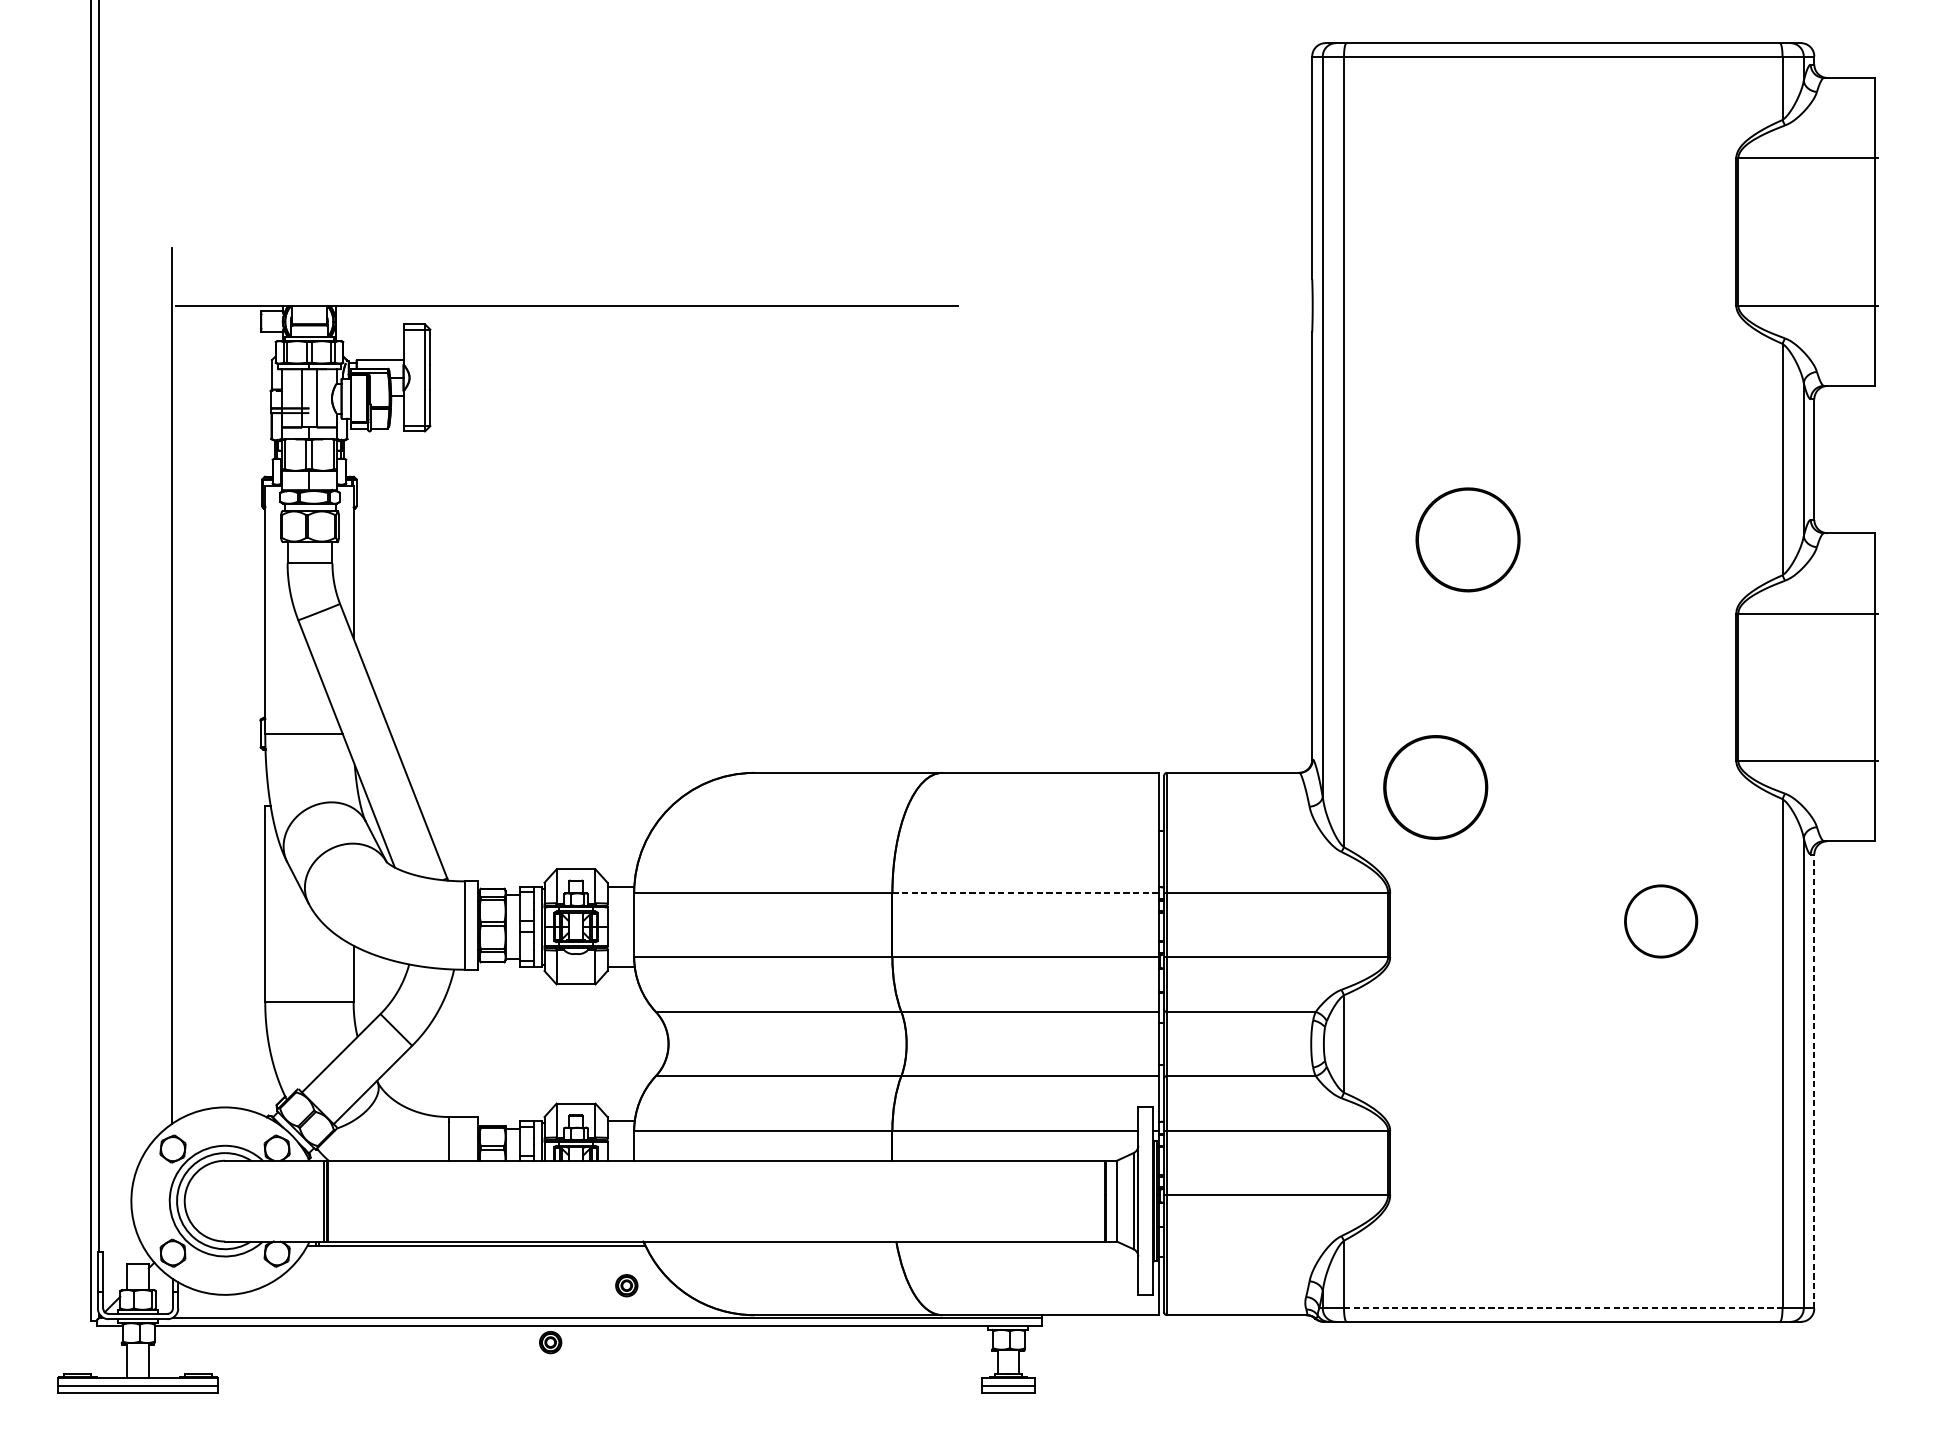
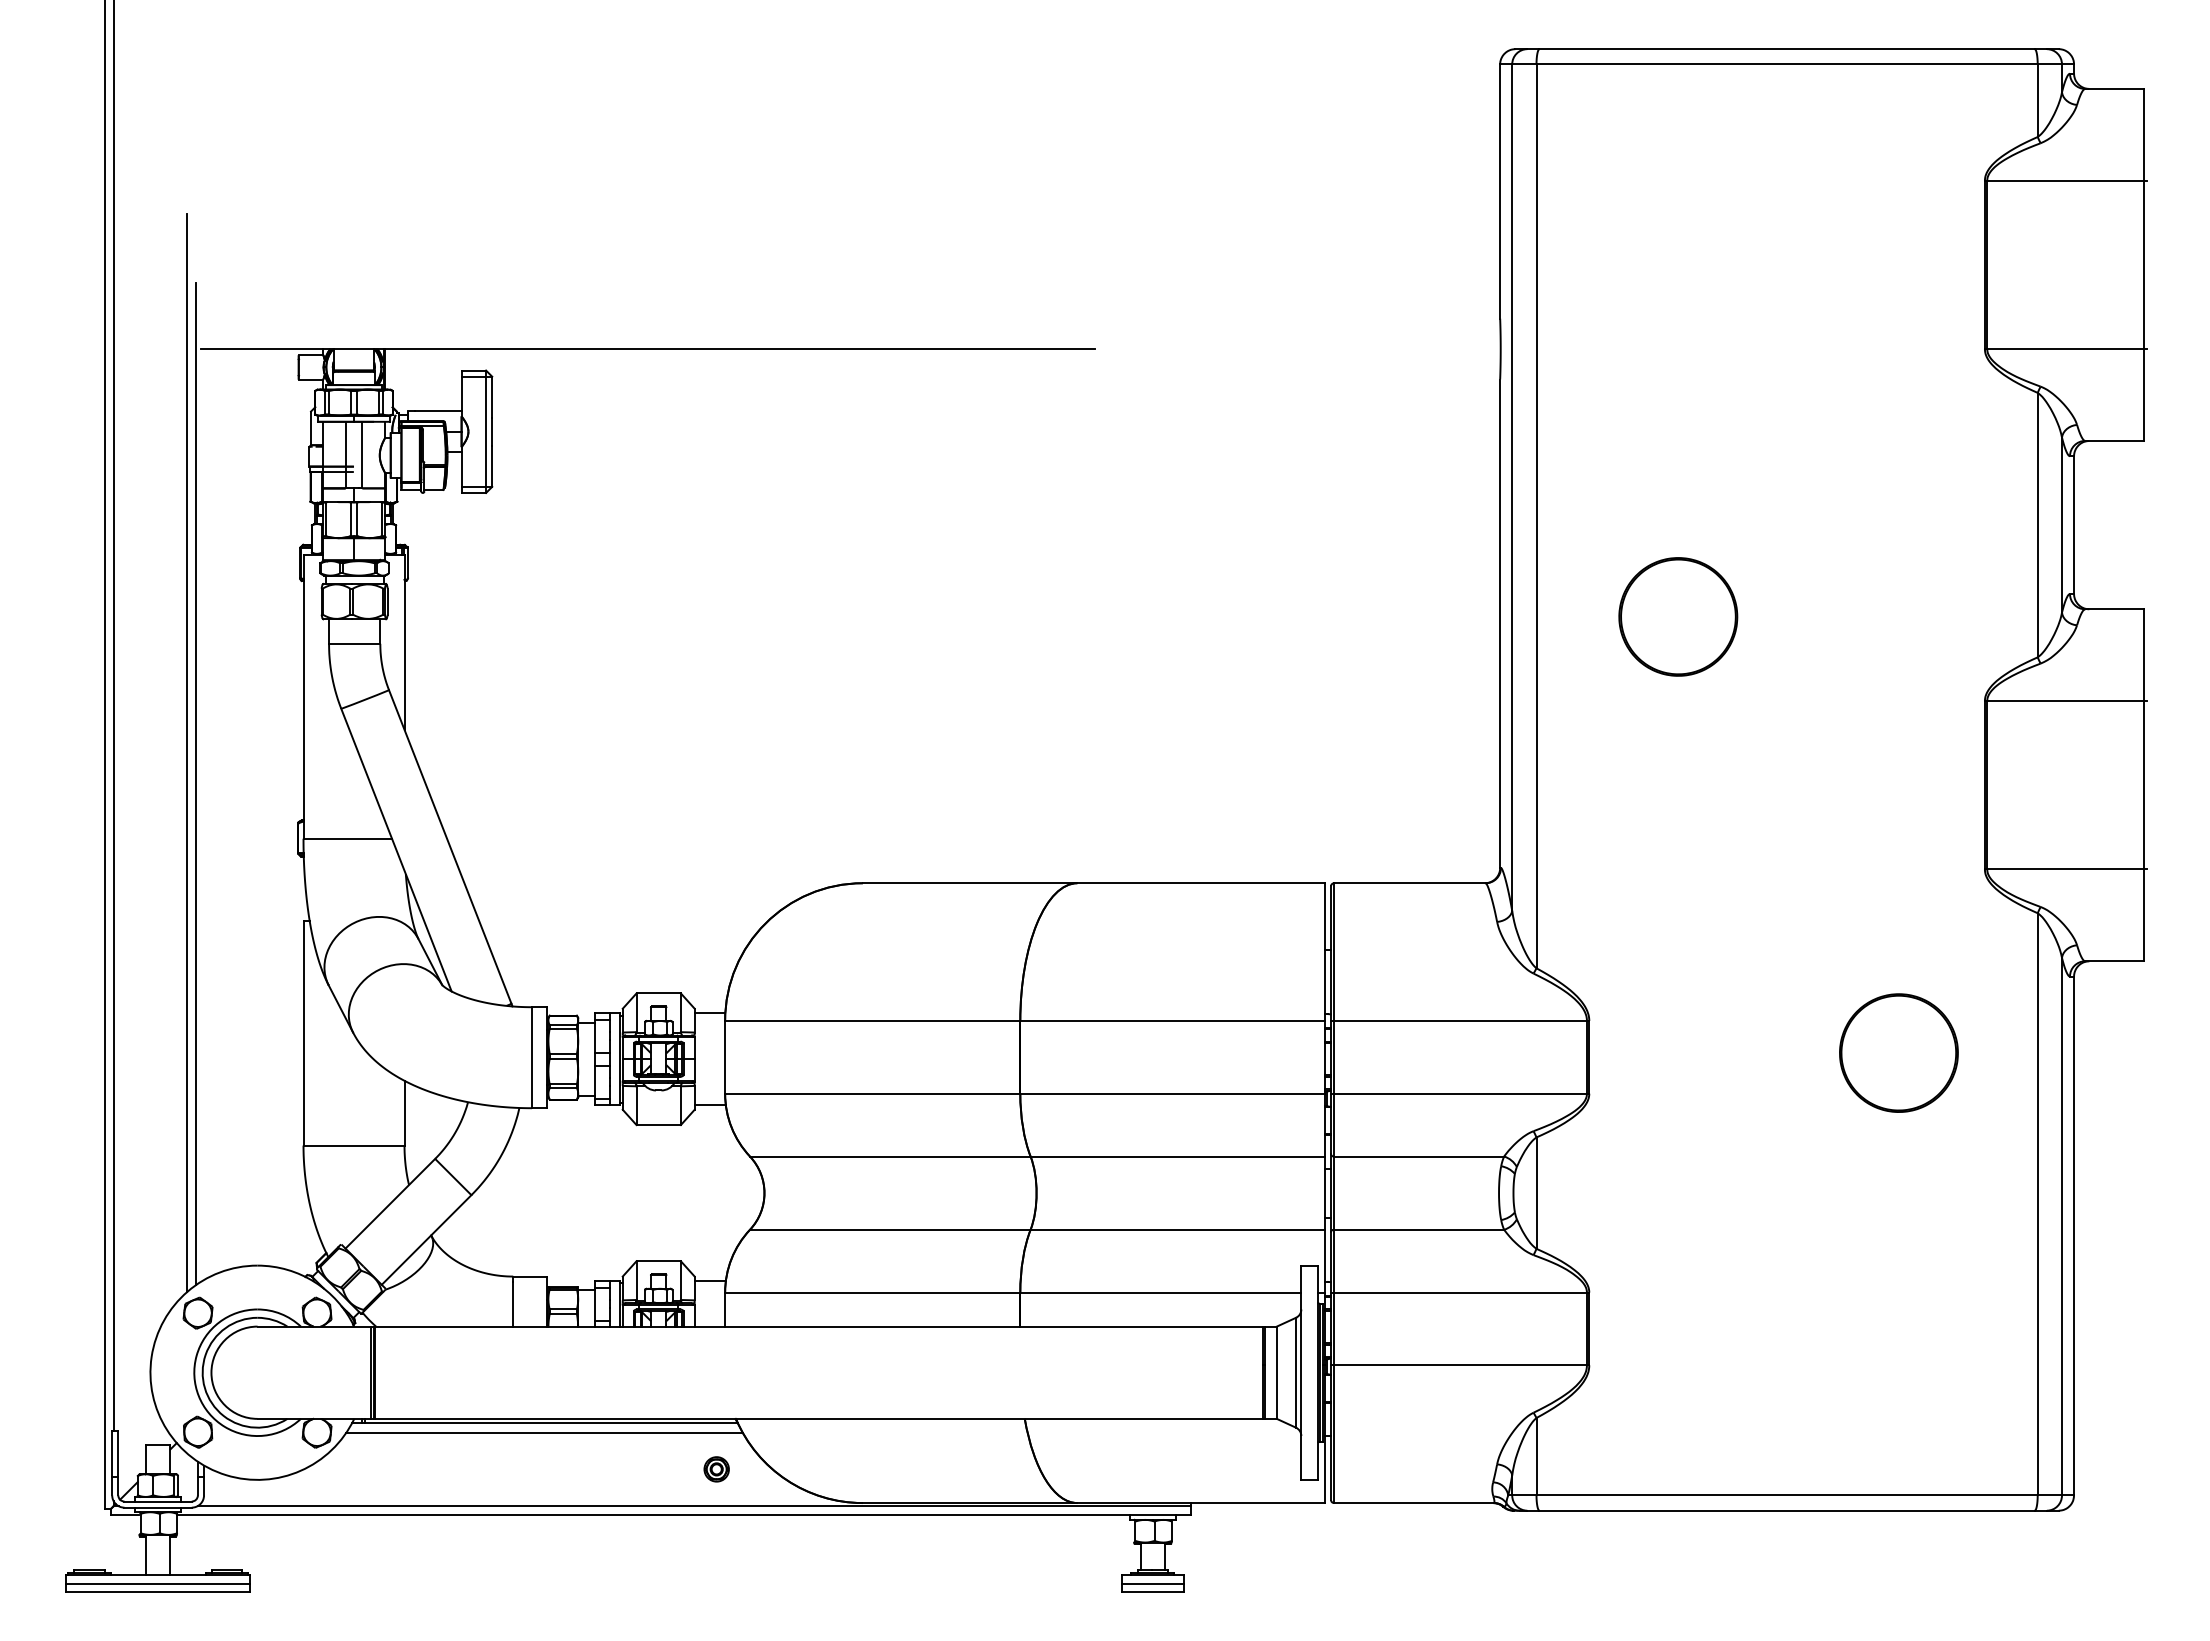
line: (163, 658) -> (187, 752), added
part: (1435, 787) -> (1641, 899), removed
line: (1026, 892) -> (1173, 1020), dashed -> solid
part: (1660, 920) -> (1898, 1052), size x1.43
line: (1814, 1081) -> (2074, 1235), dashed -> solid
line: (476, 1253) -> (544, 1432), added
line: (1563, 1308) -> (1787, 1495), dashed -> solid
part: (550, 1342) -> (629, 1534), removed

